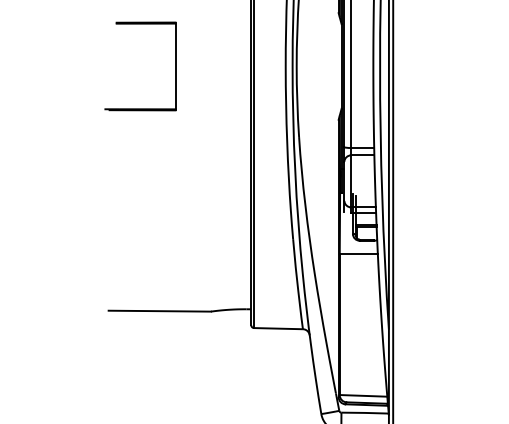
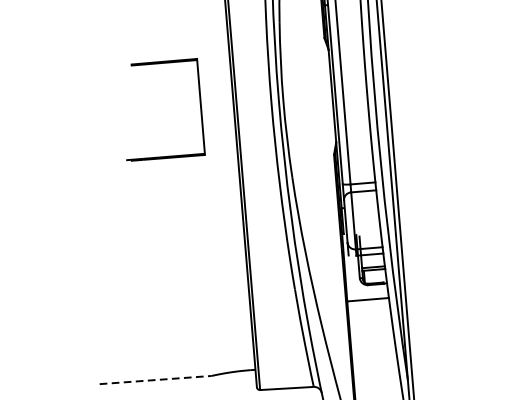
part: (175, 66) -> (200, 107), moved
line: (160, 311) -> (156, 380), solid -> dashed

